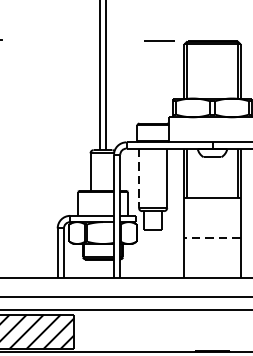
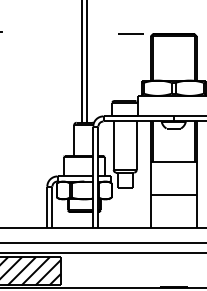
line: (138, 179) -> (113, 146), dashed -> solid
line: (212, 237) -> (173, 194), dashed -> solid

